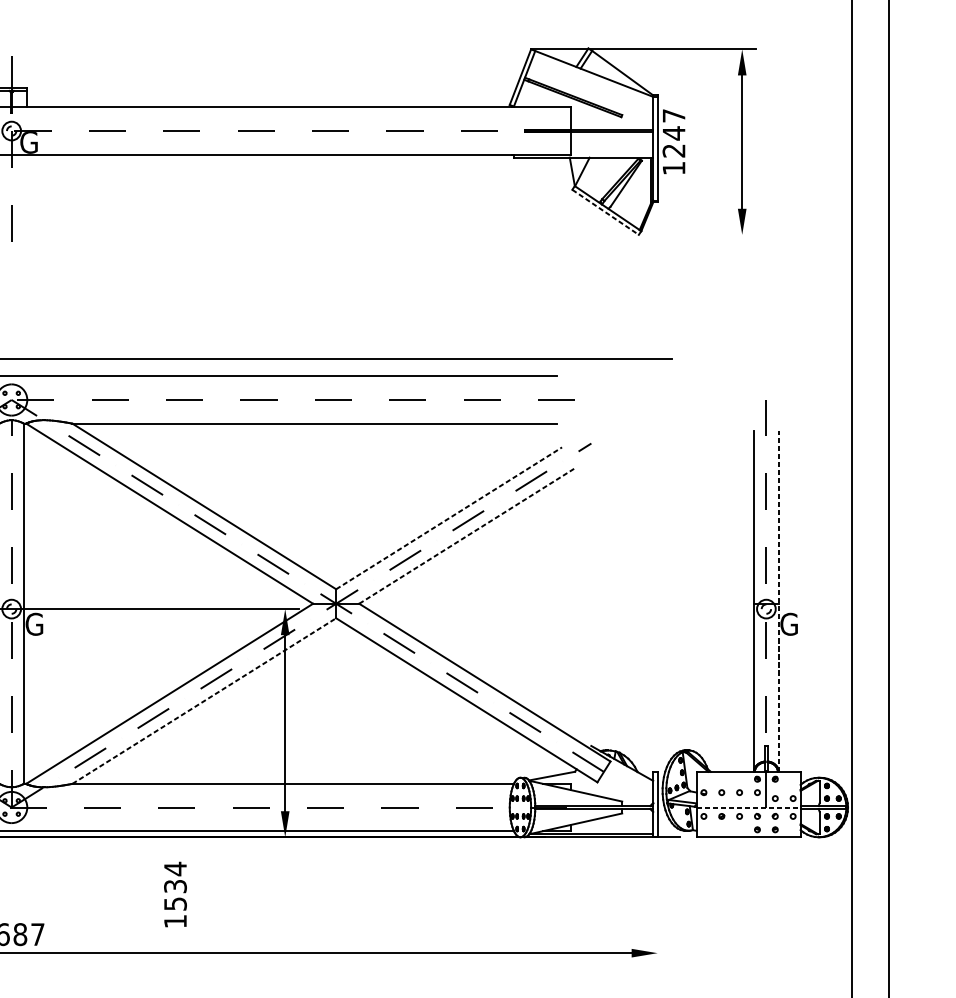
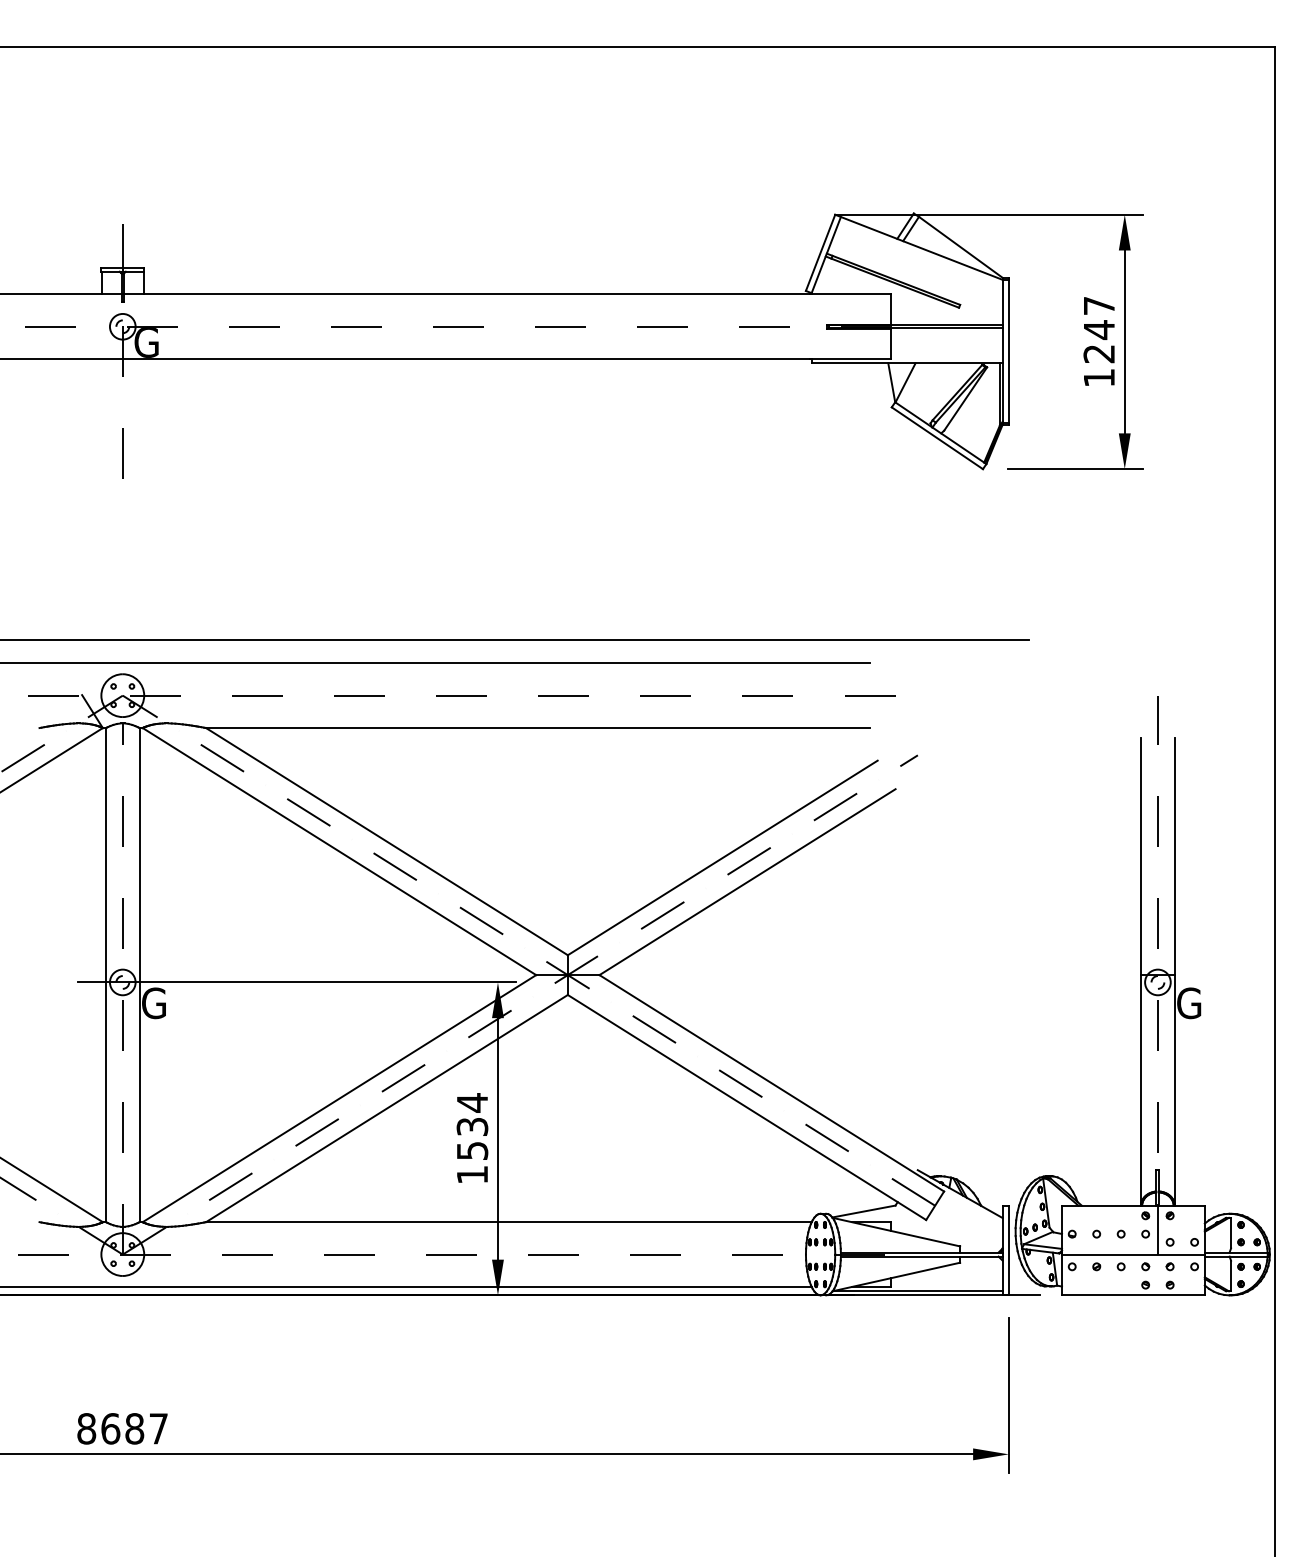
text: (673, 141) -> (1098, 341), moved
line: (605, 212) -> (937, 438), dashed -> solid
line: (706, 235) -> (1075, 469), added
line: (448, 518) -> (722, 857), dashed -> solid
line: (467, 536) -> (747, 882), dashed -> solid
line: (778, 601) -> (1174, 972), dashed -> solid
line: (203, 701) -> (386, 1108), dashed -> solid
line: (748, 807) -> (1133, 1254), dashed -> solid
text: (175, 894) -> (472, 1137), moved
line: (657, 909) -> (1008, 1394), added

